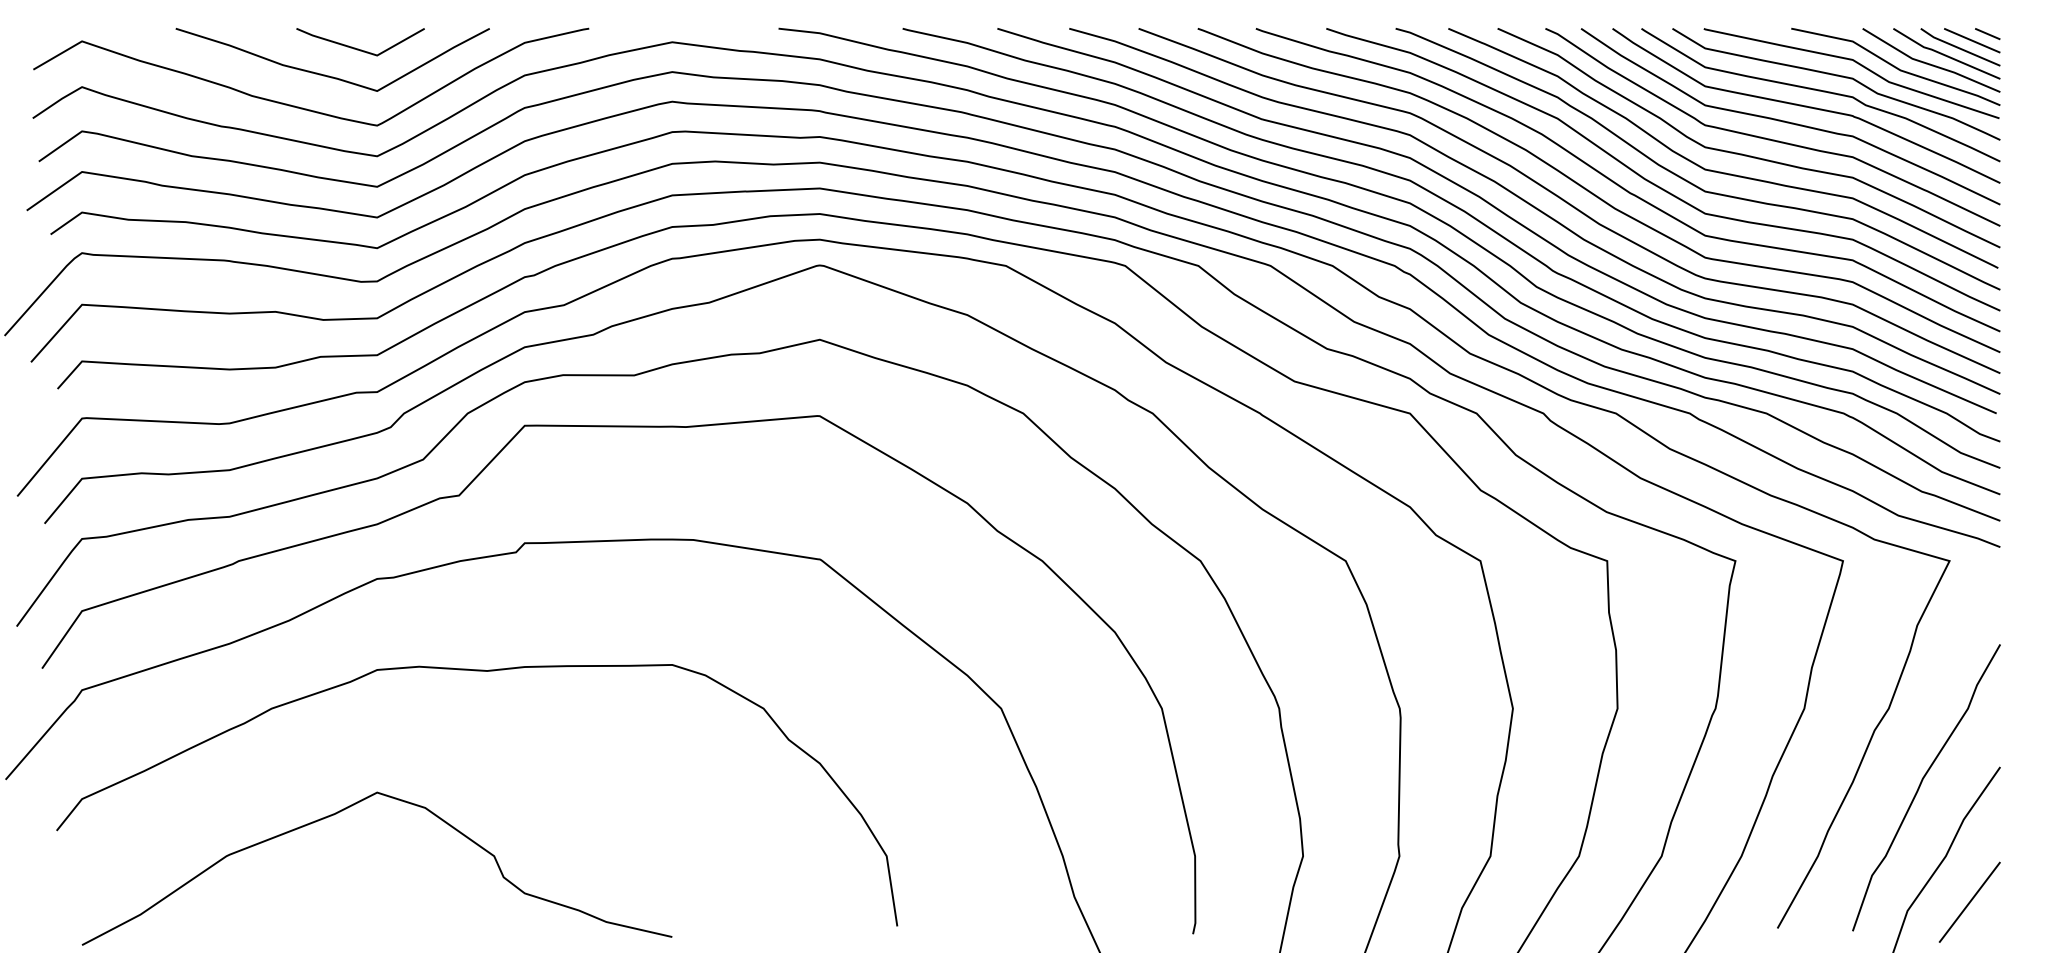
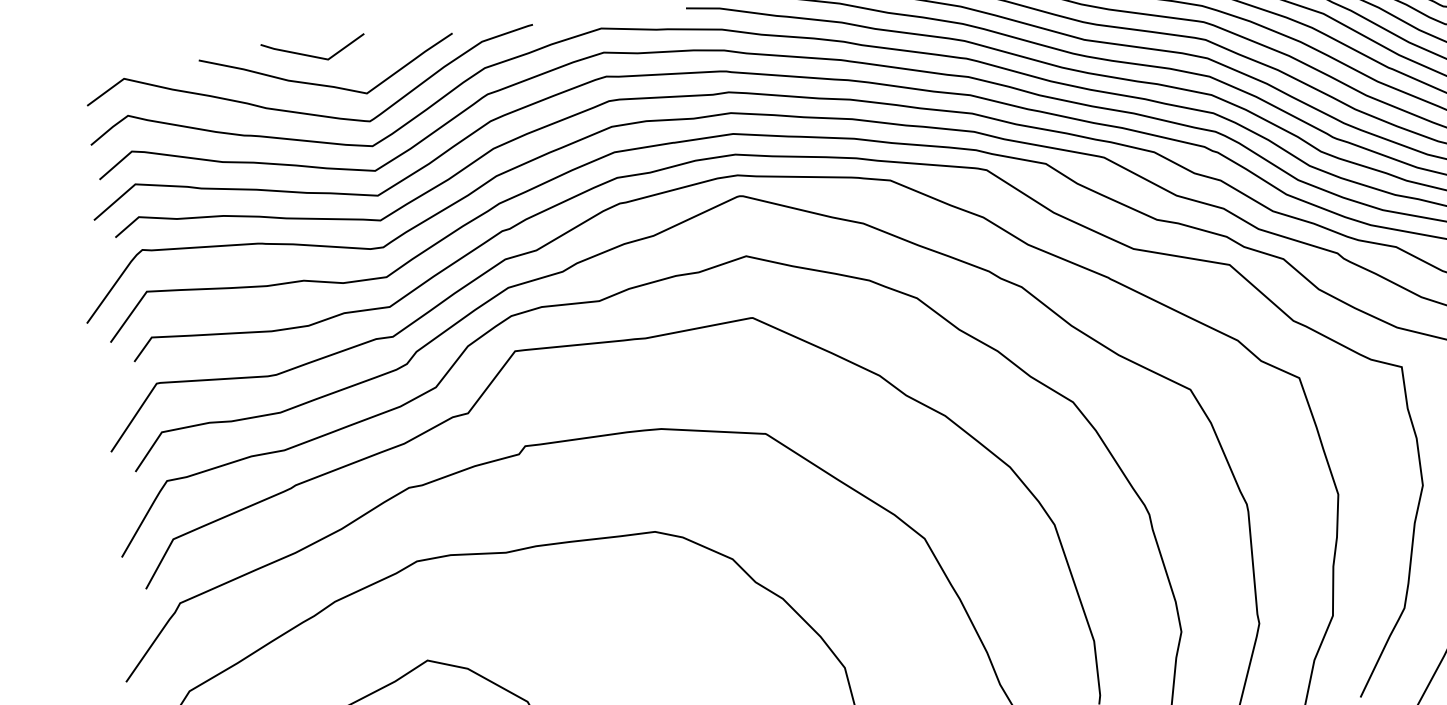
line: (358, 48) -> (312, 55), moved

